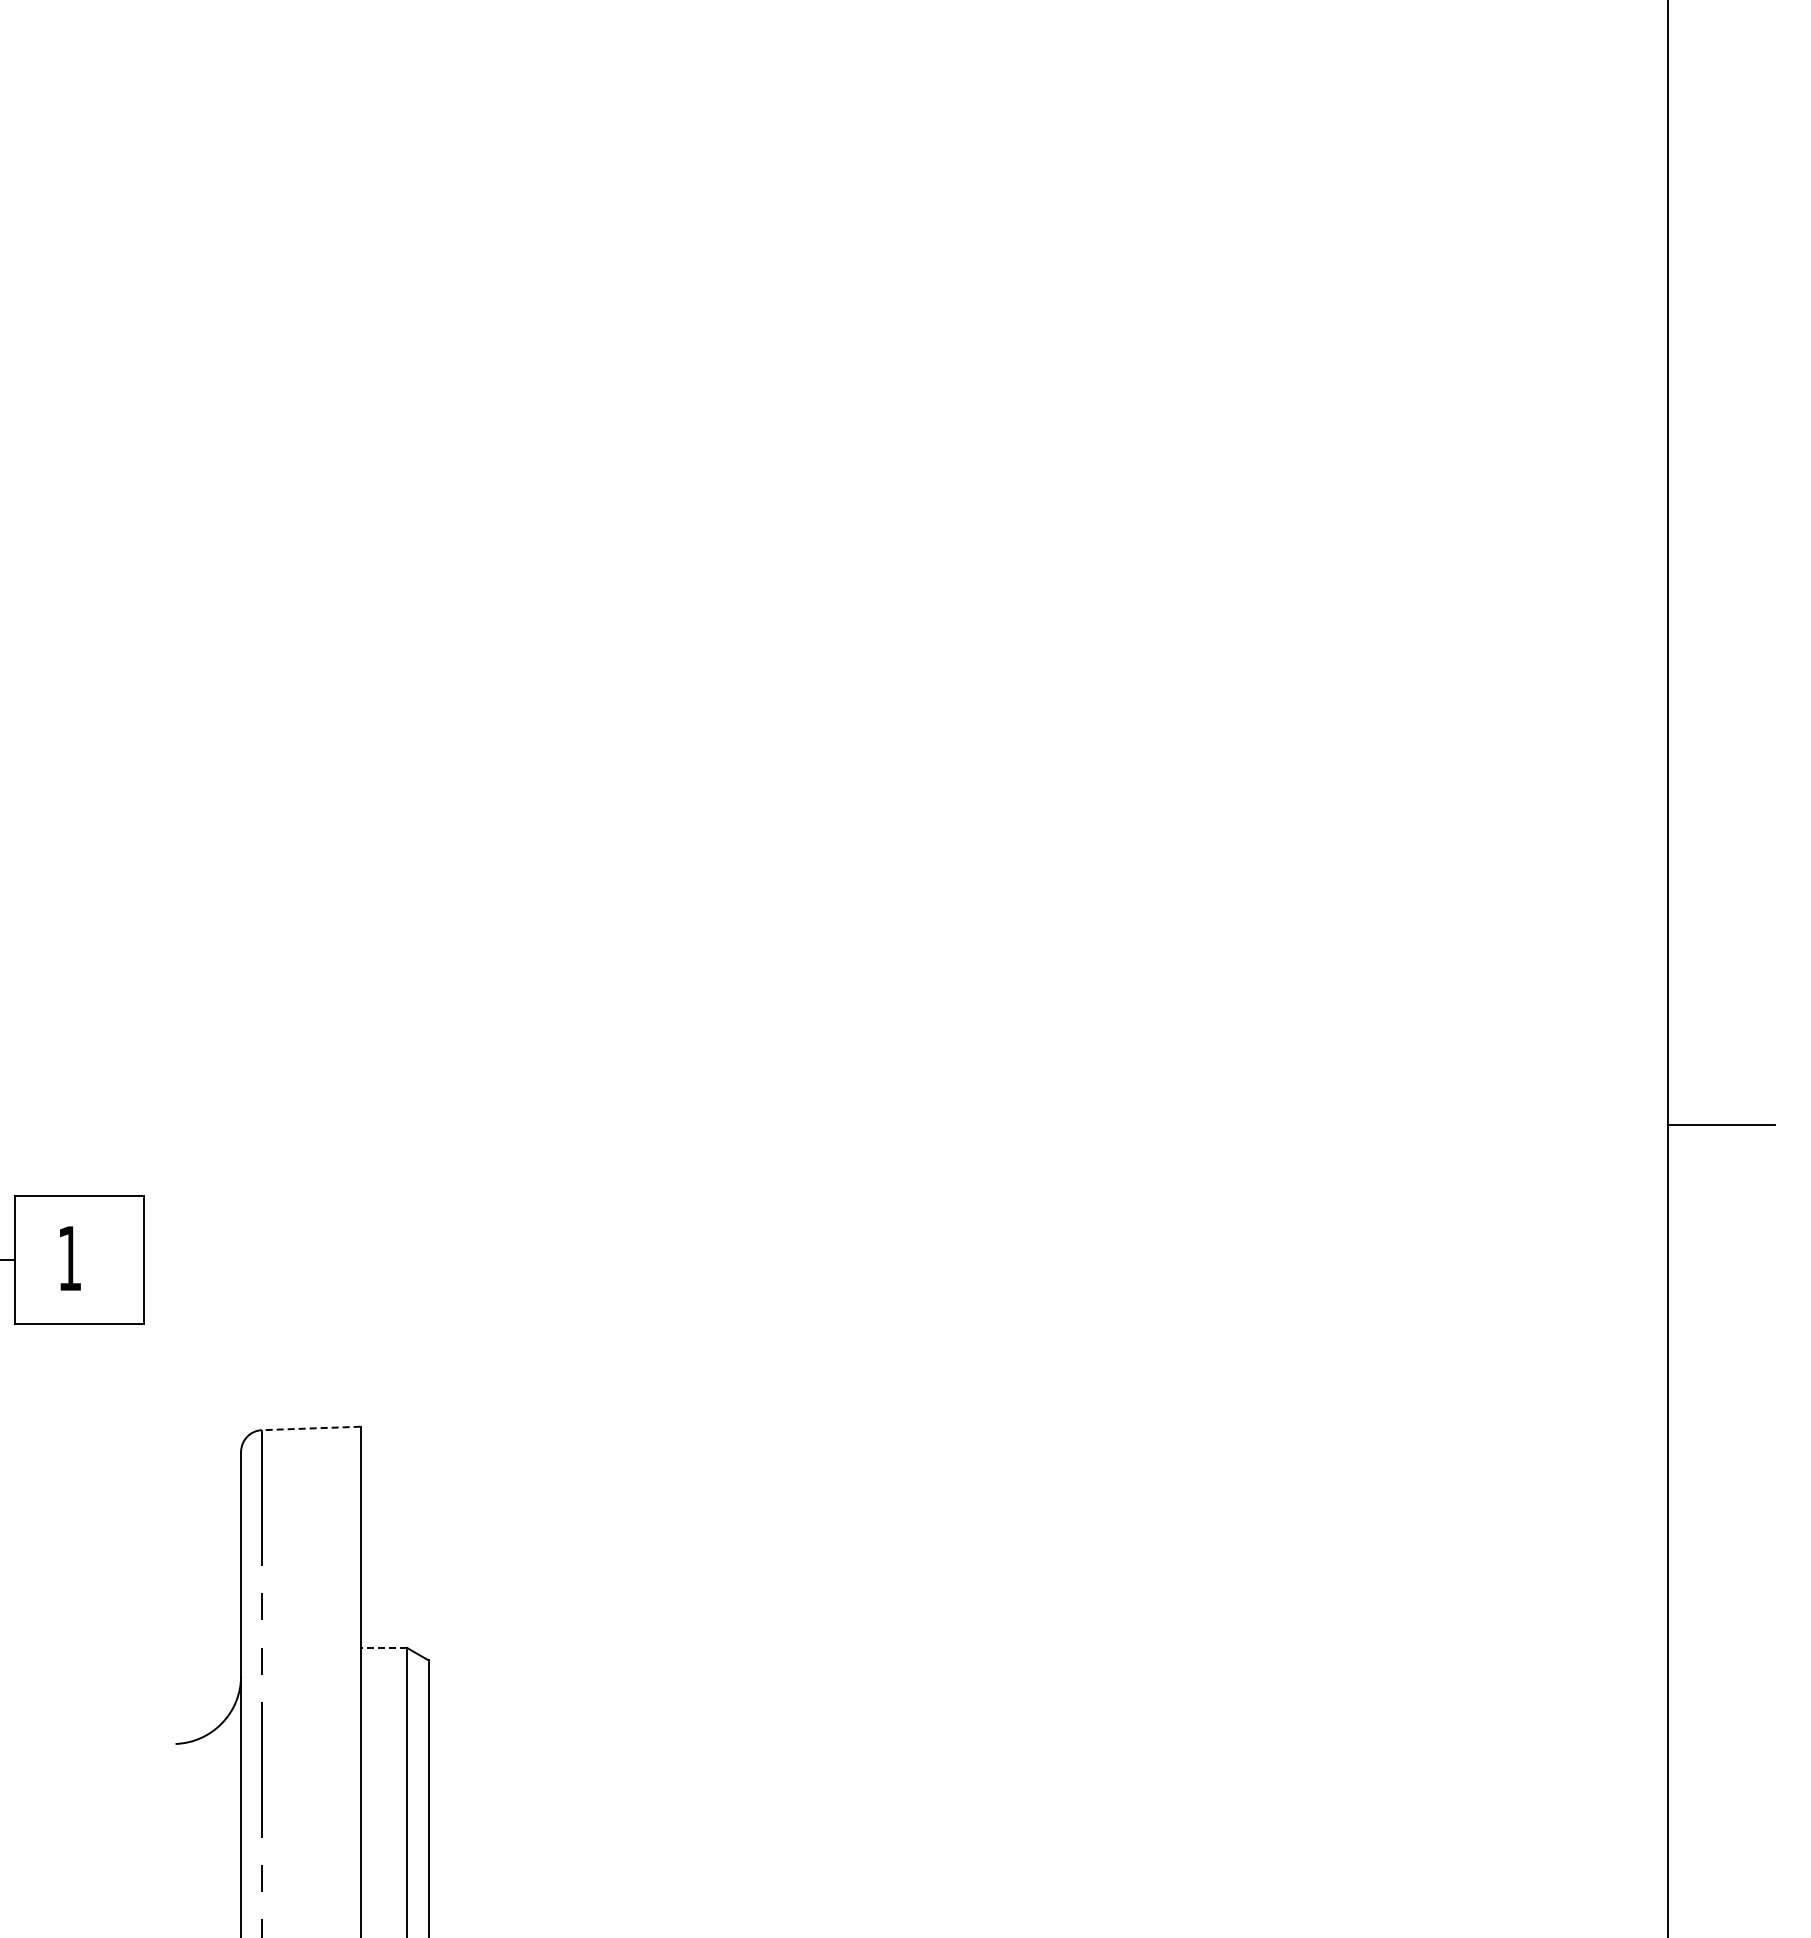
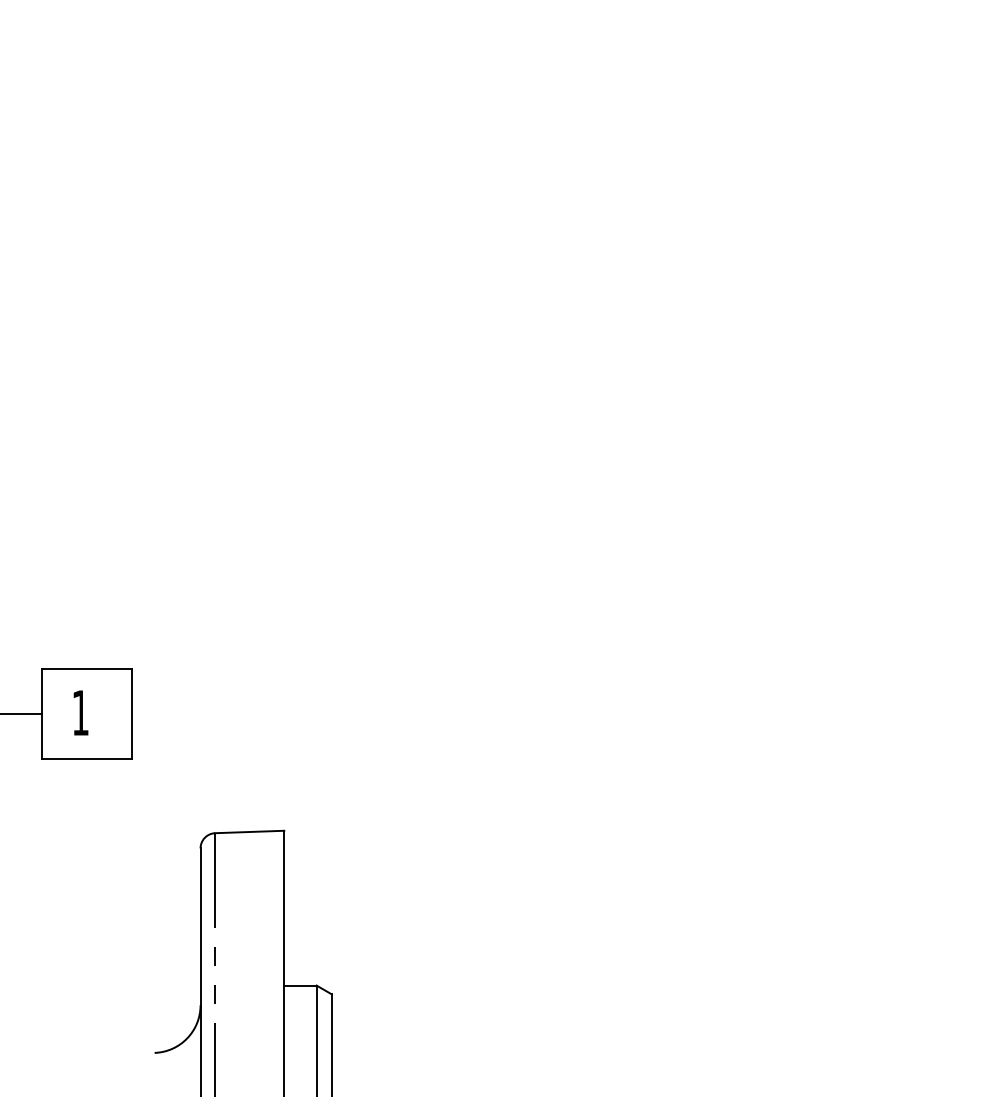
line: (310, 1428) -> (249, 832), dashed -> solid
line: (383, 1647) -> (300, 985), dashed -> solid

